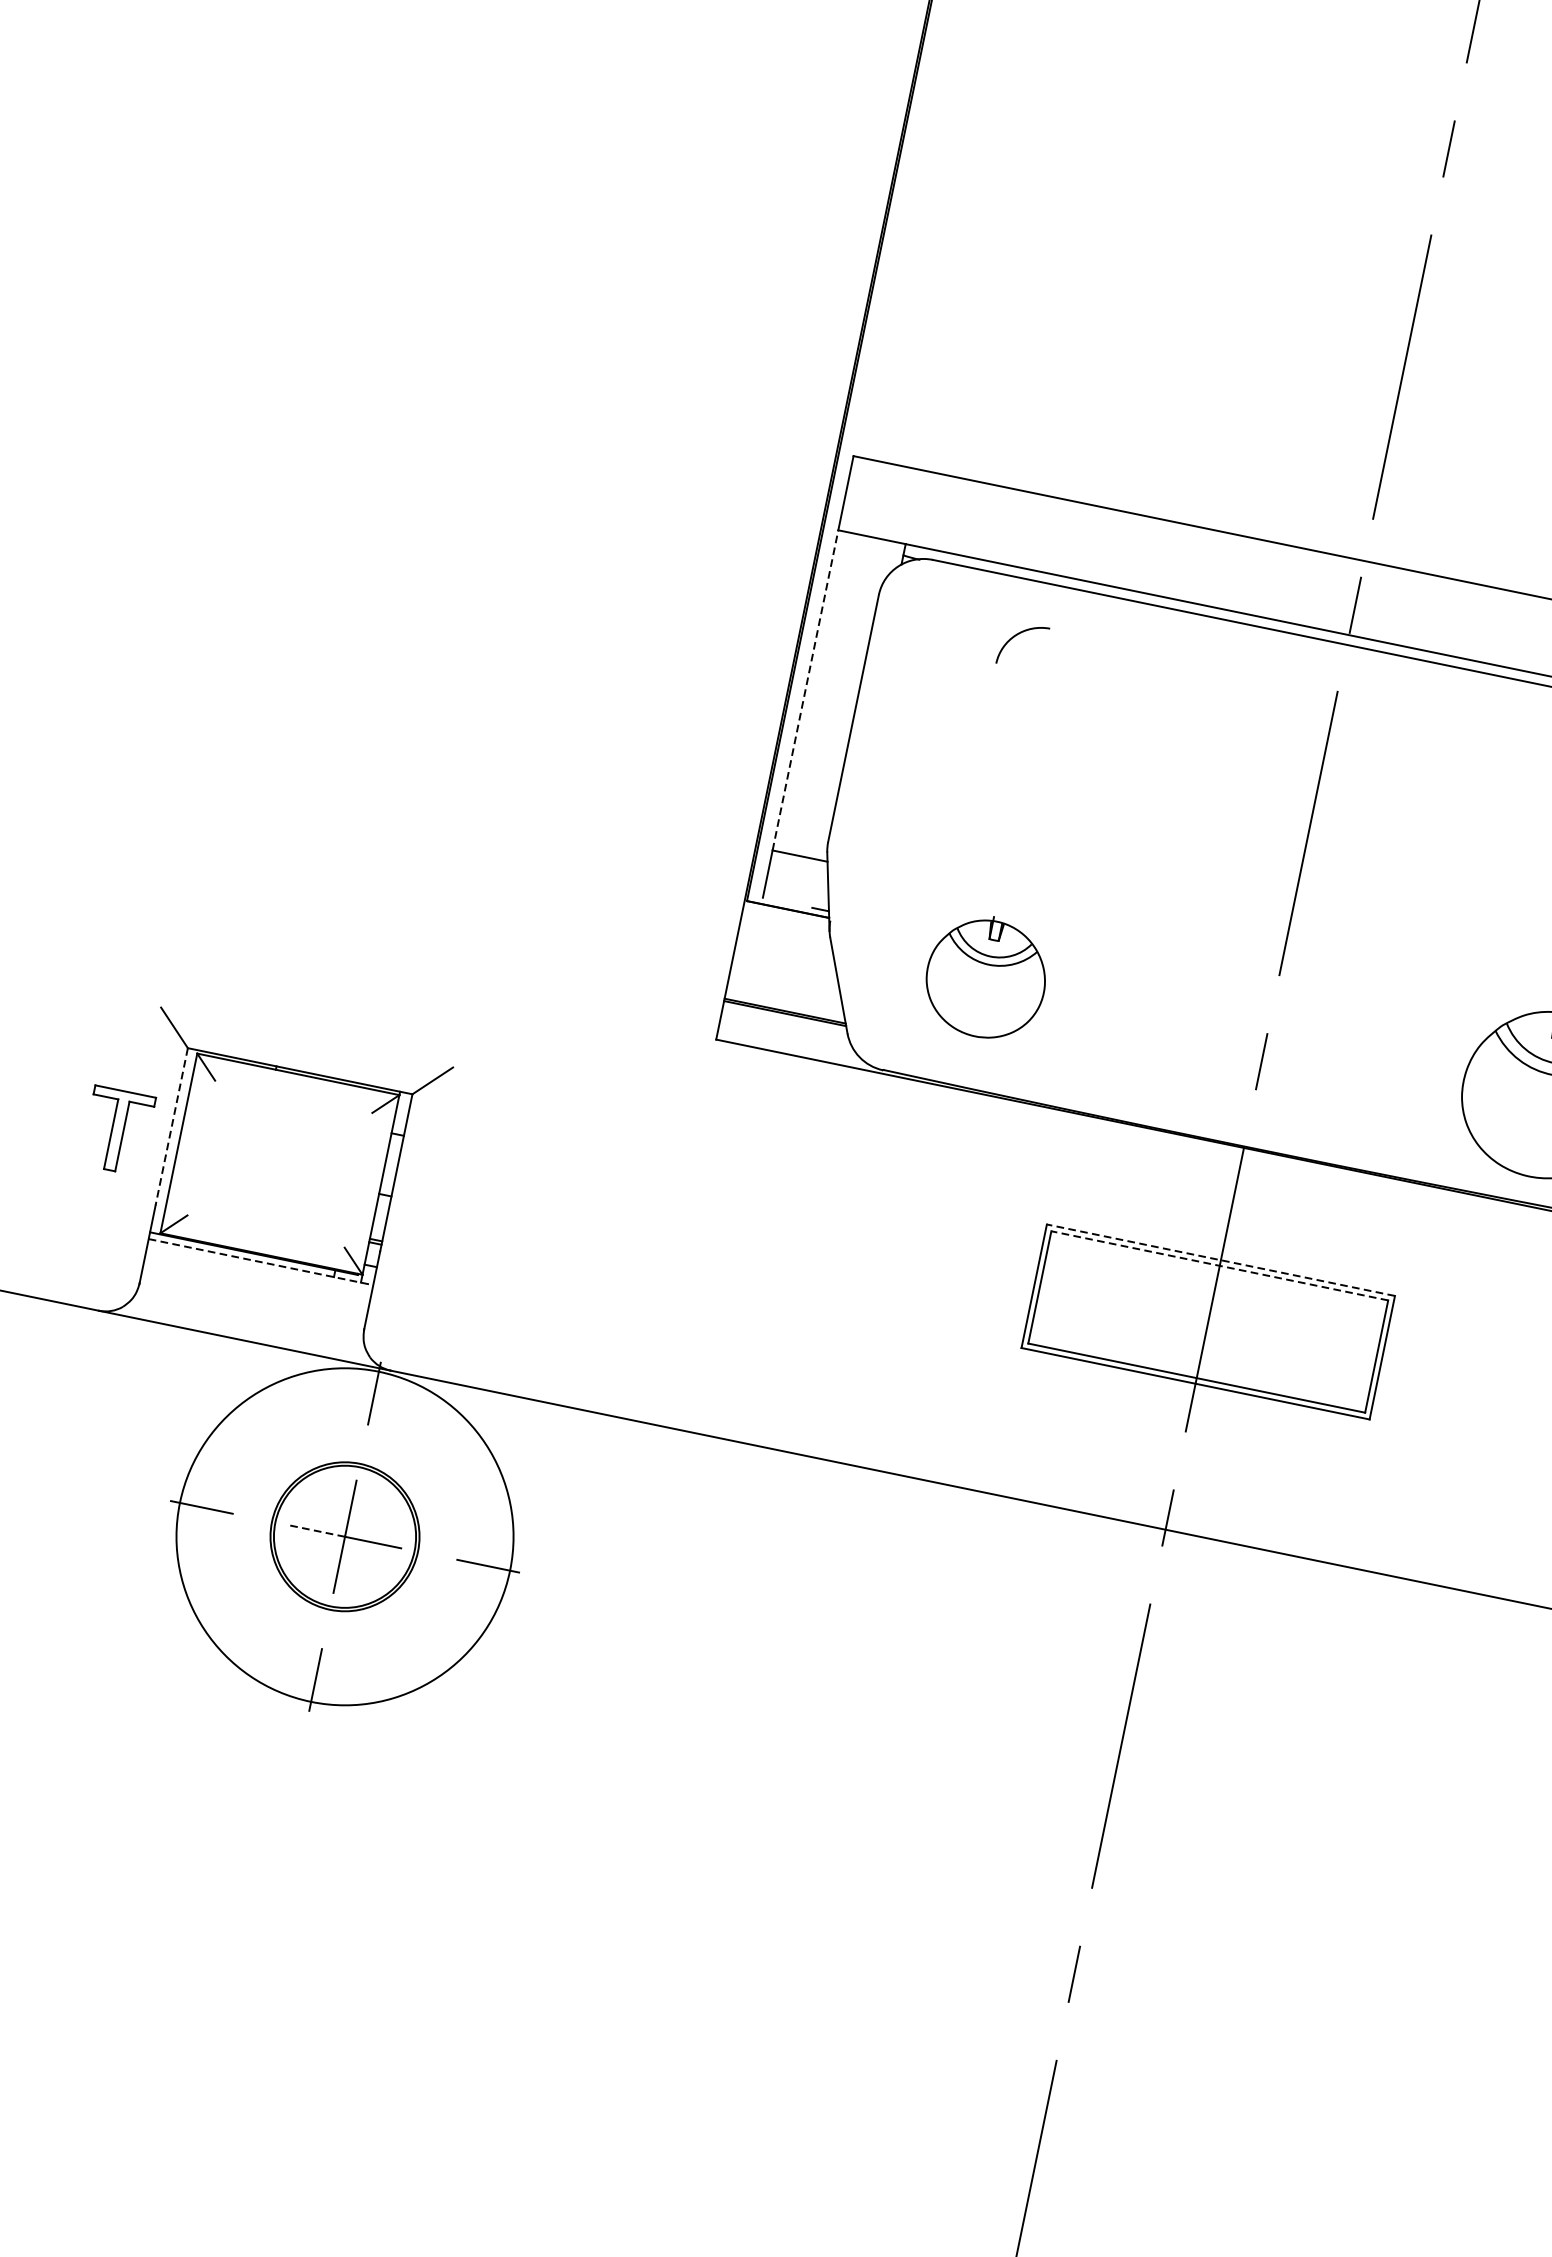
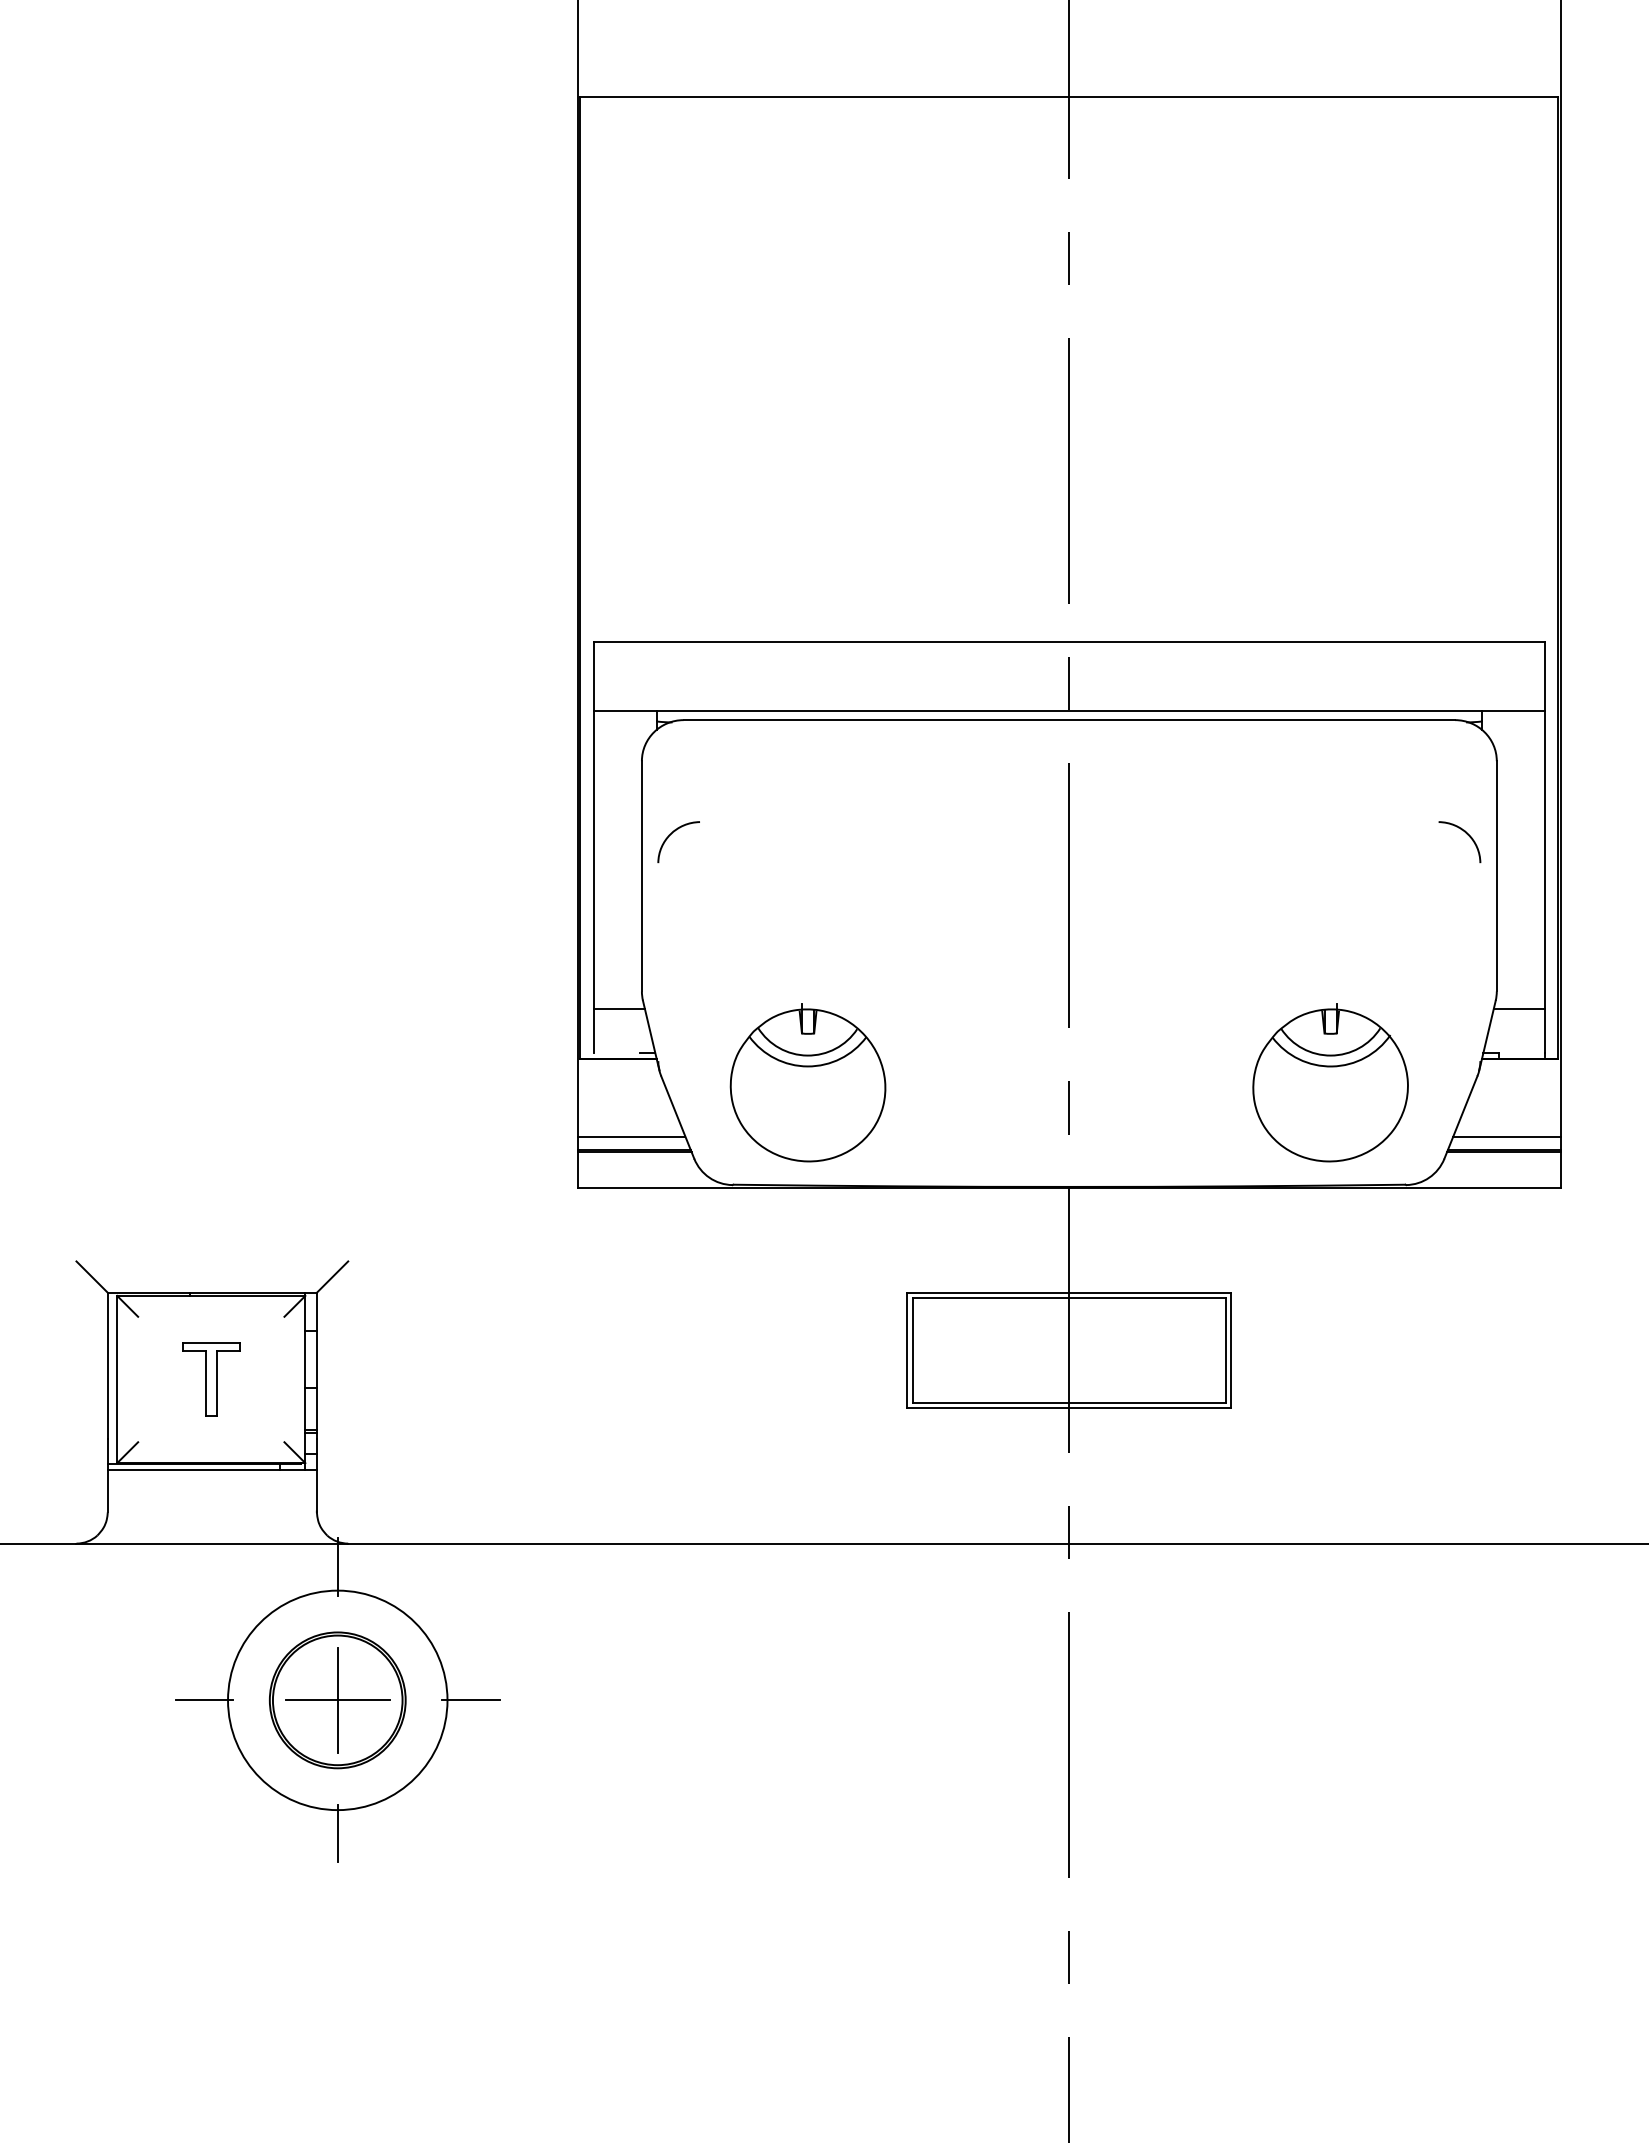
curve: (1016, 635) -> (671, 834), moved
line: (805, 689) -> (593, 859), dashed -> solid
part: (985, 976) -> (807, 1082), size x1.43
line: (784, 995) -> (631, 1136), added
line: (171, 1127) -> (107, 1366), dashed -> solid
part: (117, 1130) -> (211, 1379), moved
line: (1221, 1259) -> (1069, 1292), dashed -> solid
line: (261, 1262) -> (212, 1470), dashed -> solid
line: (1219, 1266) -> (1069, 1298), dashed -> solid
line: (316, 1531) -> (311, 1700), dashed -> solid
circle: (344, 1536) -> (337, 1700), size x0.71

